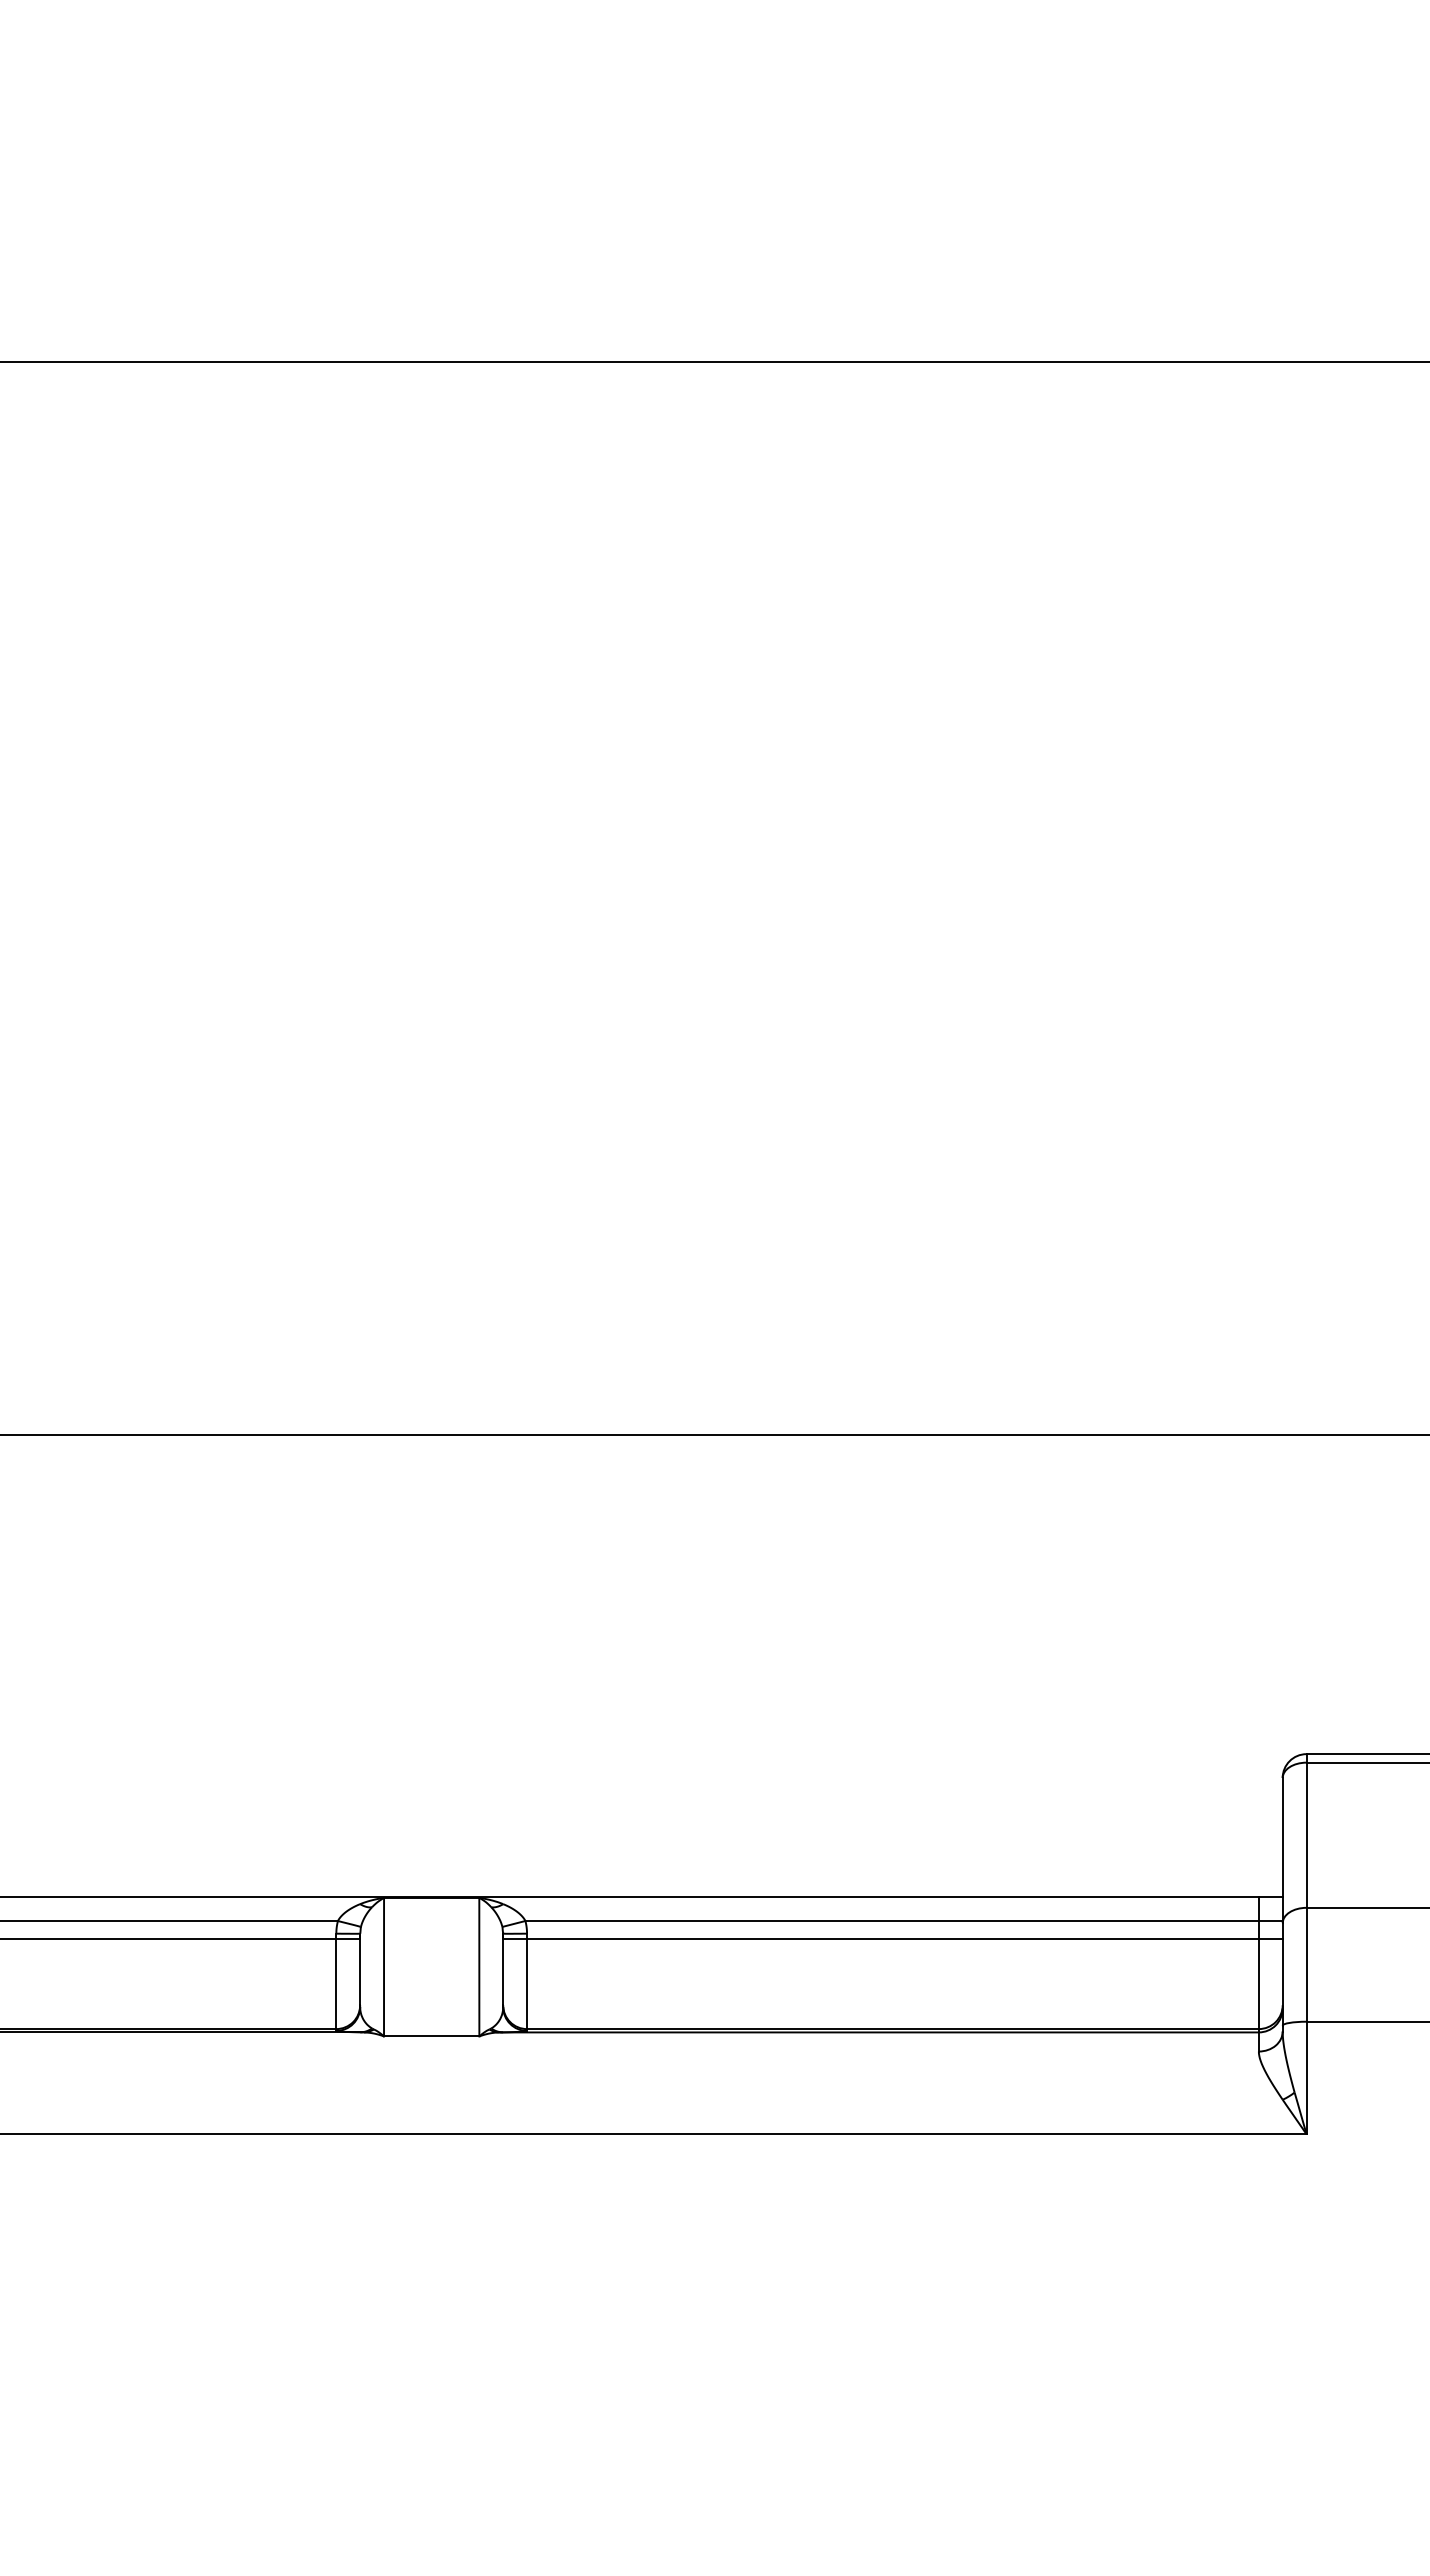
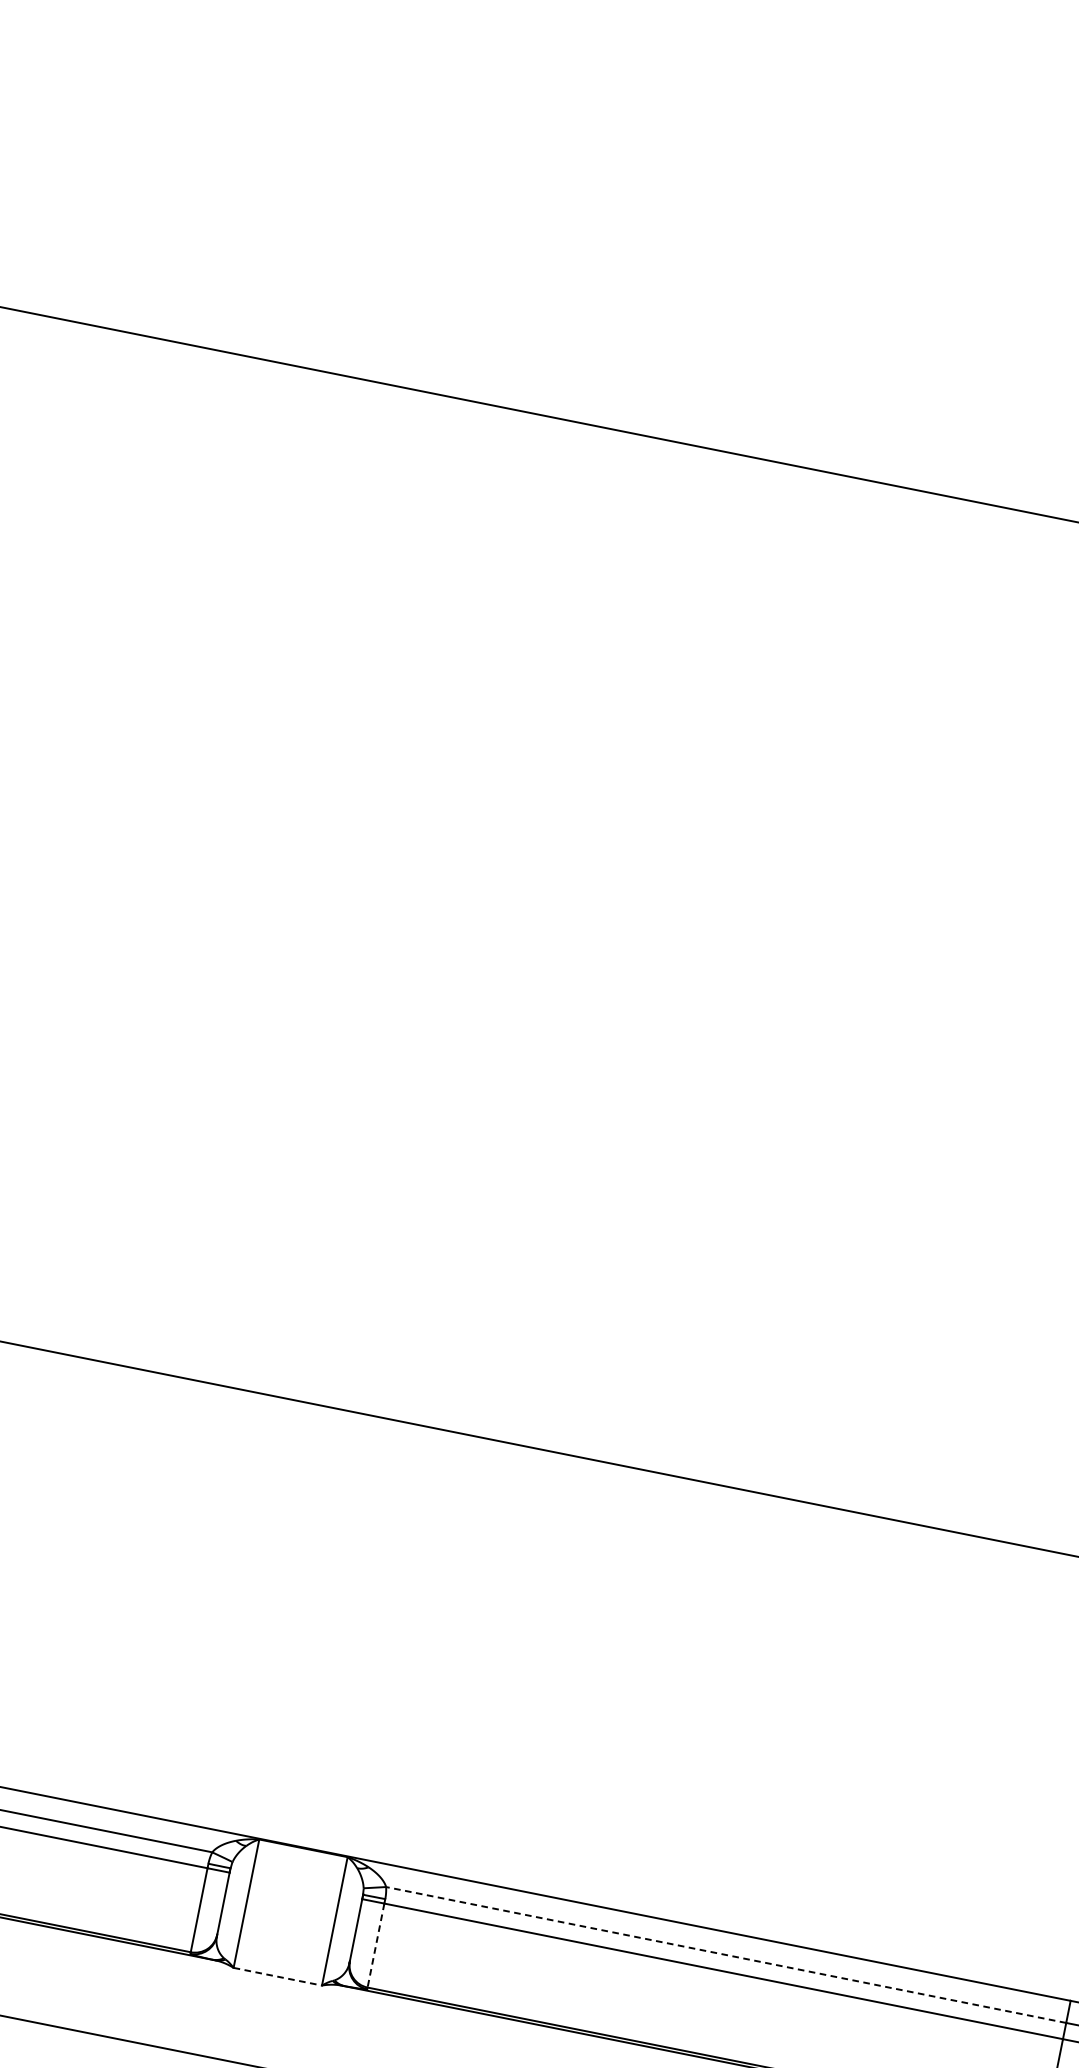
line: (892, 1921) -> (726, 1955), solid -> dashed
line: (527, 1984) -> (376, 1946), solid -> dashed
line: (431, 2036) -> (277, 1976), solid -> dashed

